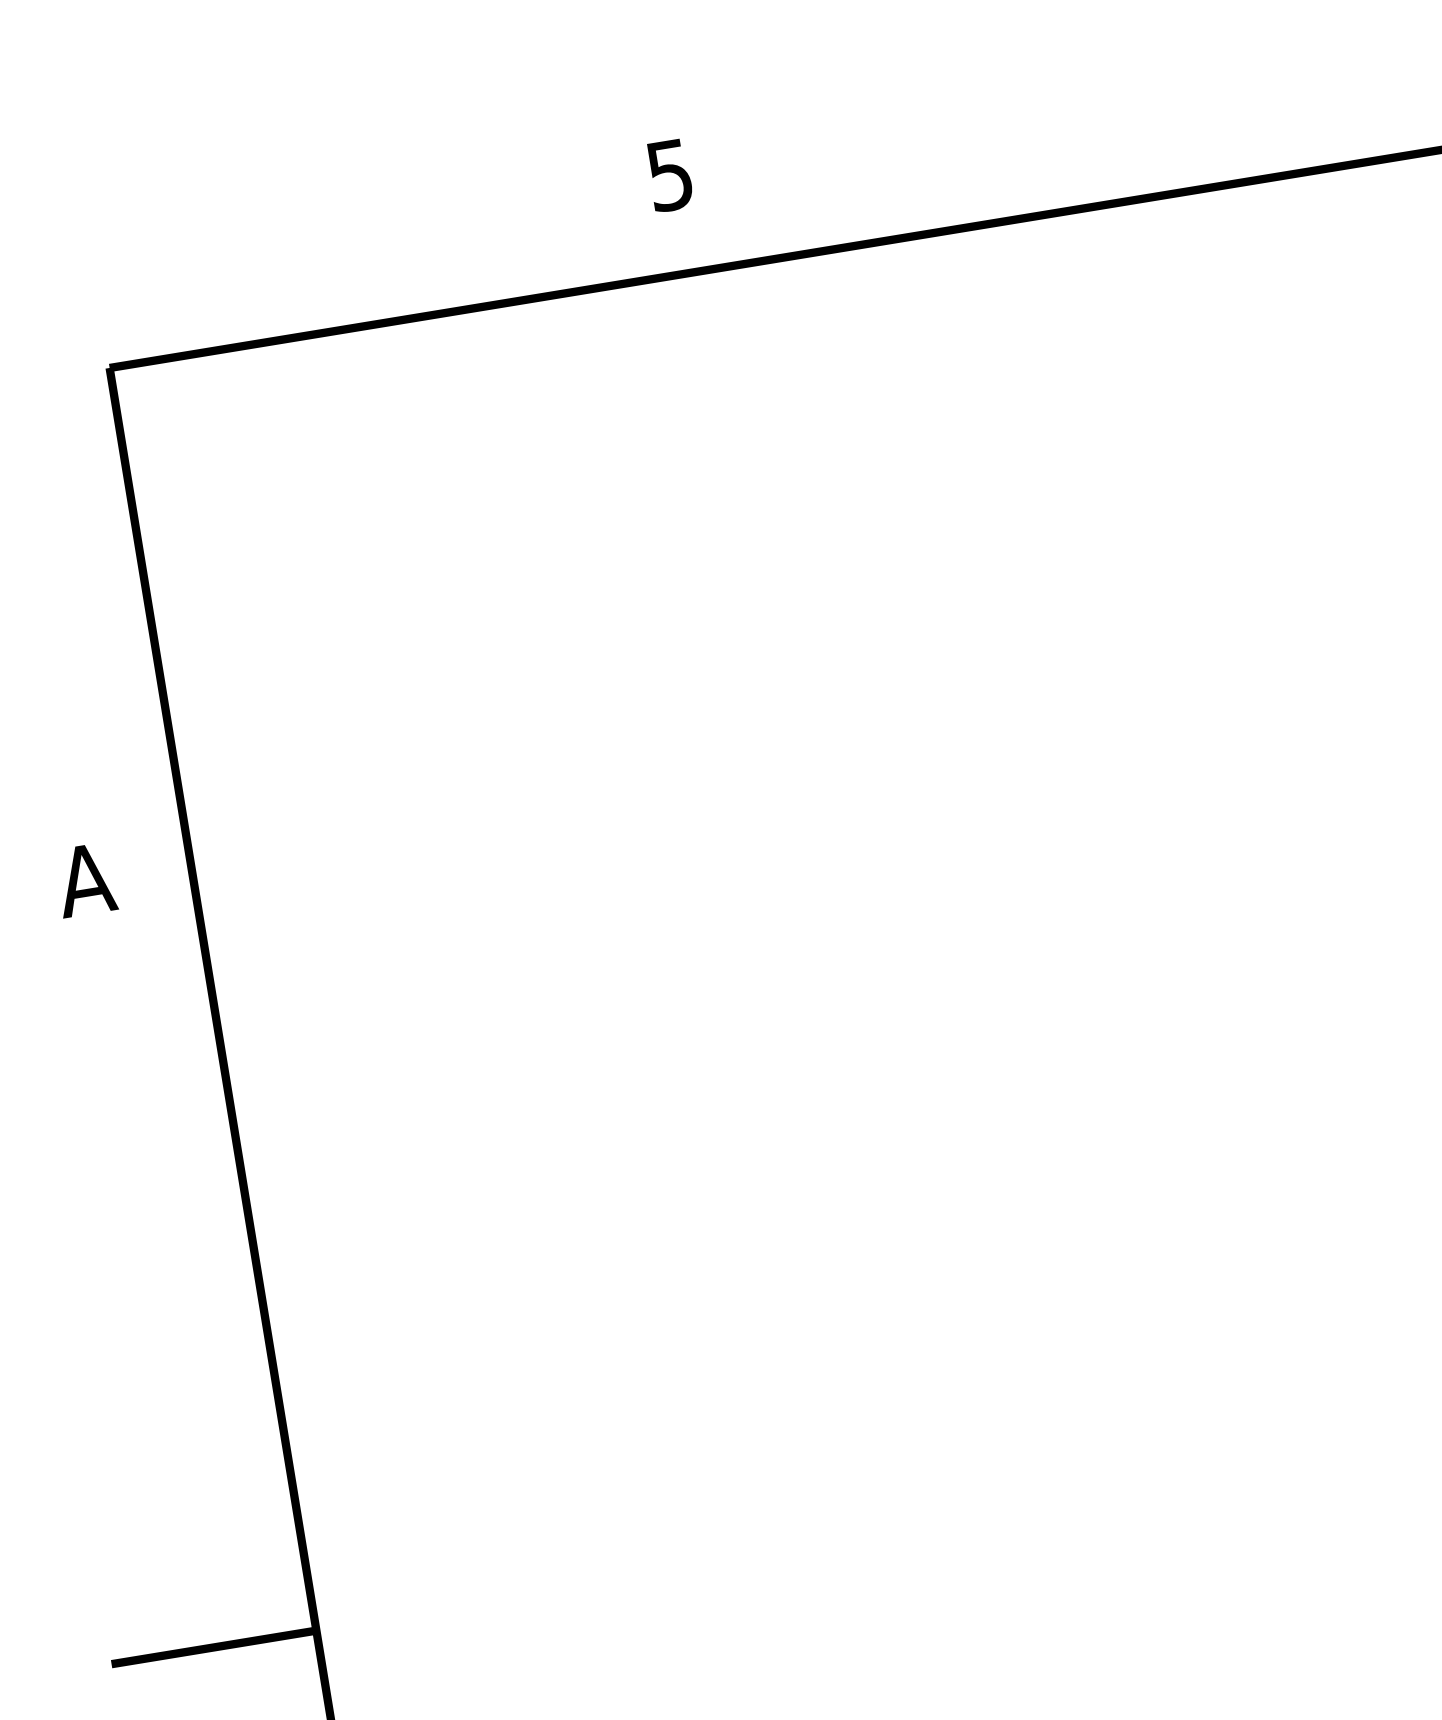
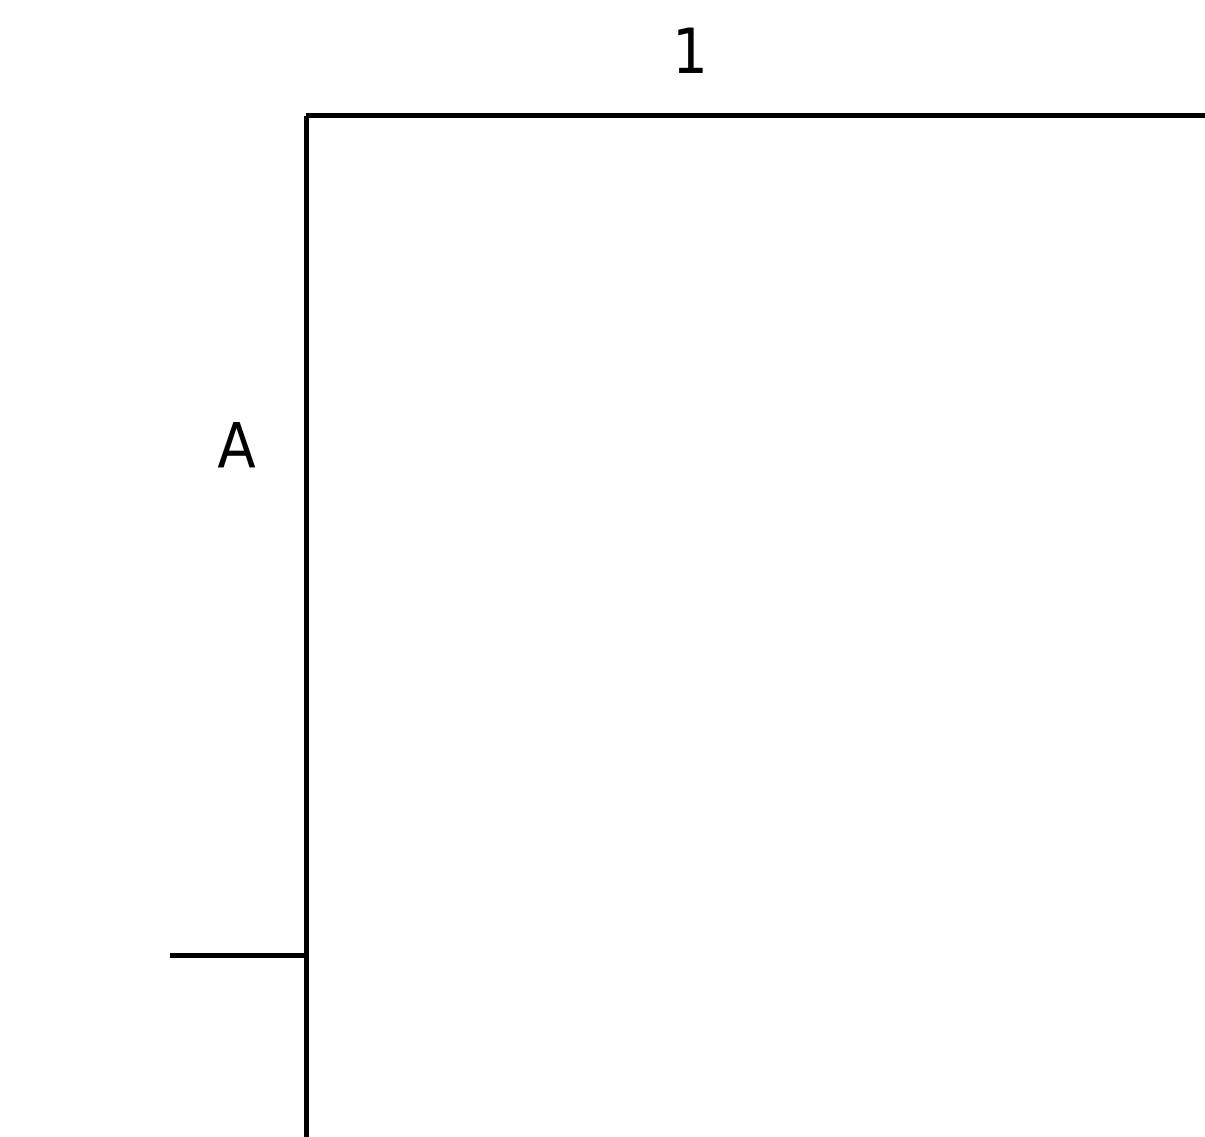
text: (669, 175) -> (689, 50), 5 -> 1

